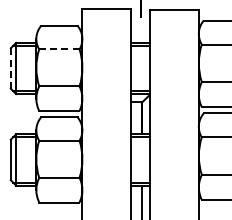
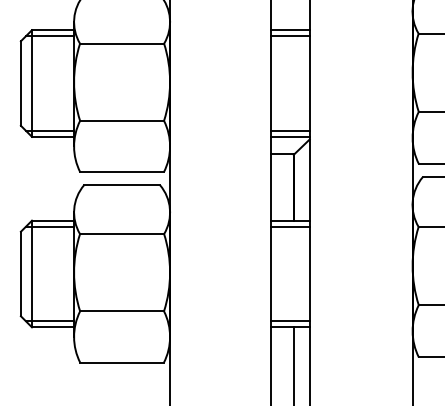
line: (59, 49) -> (122, 43), dashed -> solid
line: (10, 68) -> (20, 83), dashed -> solid

